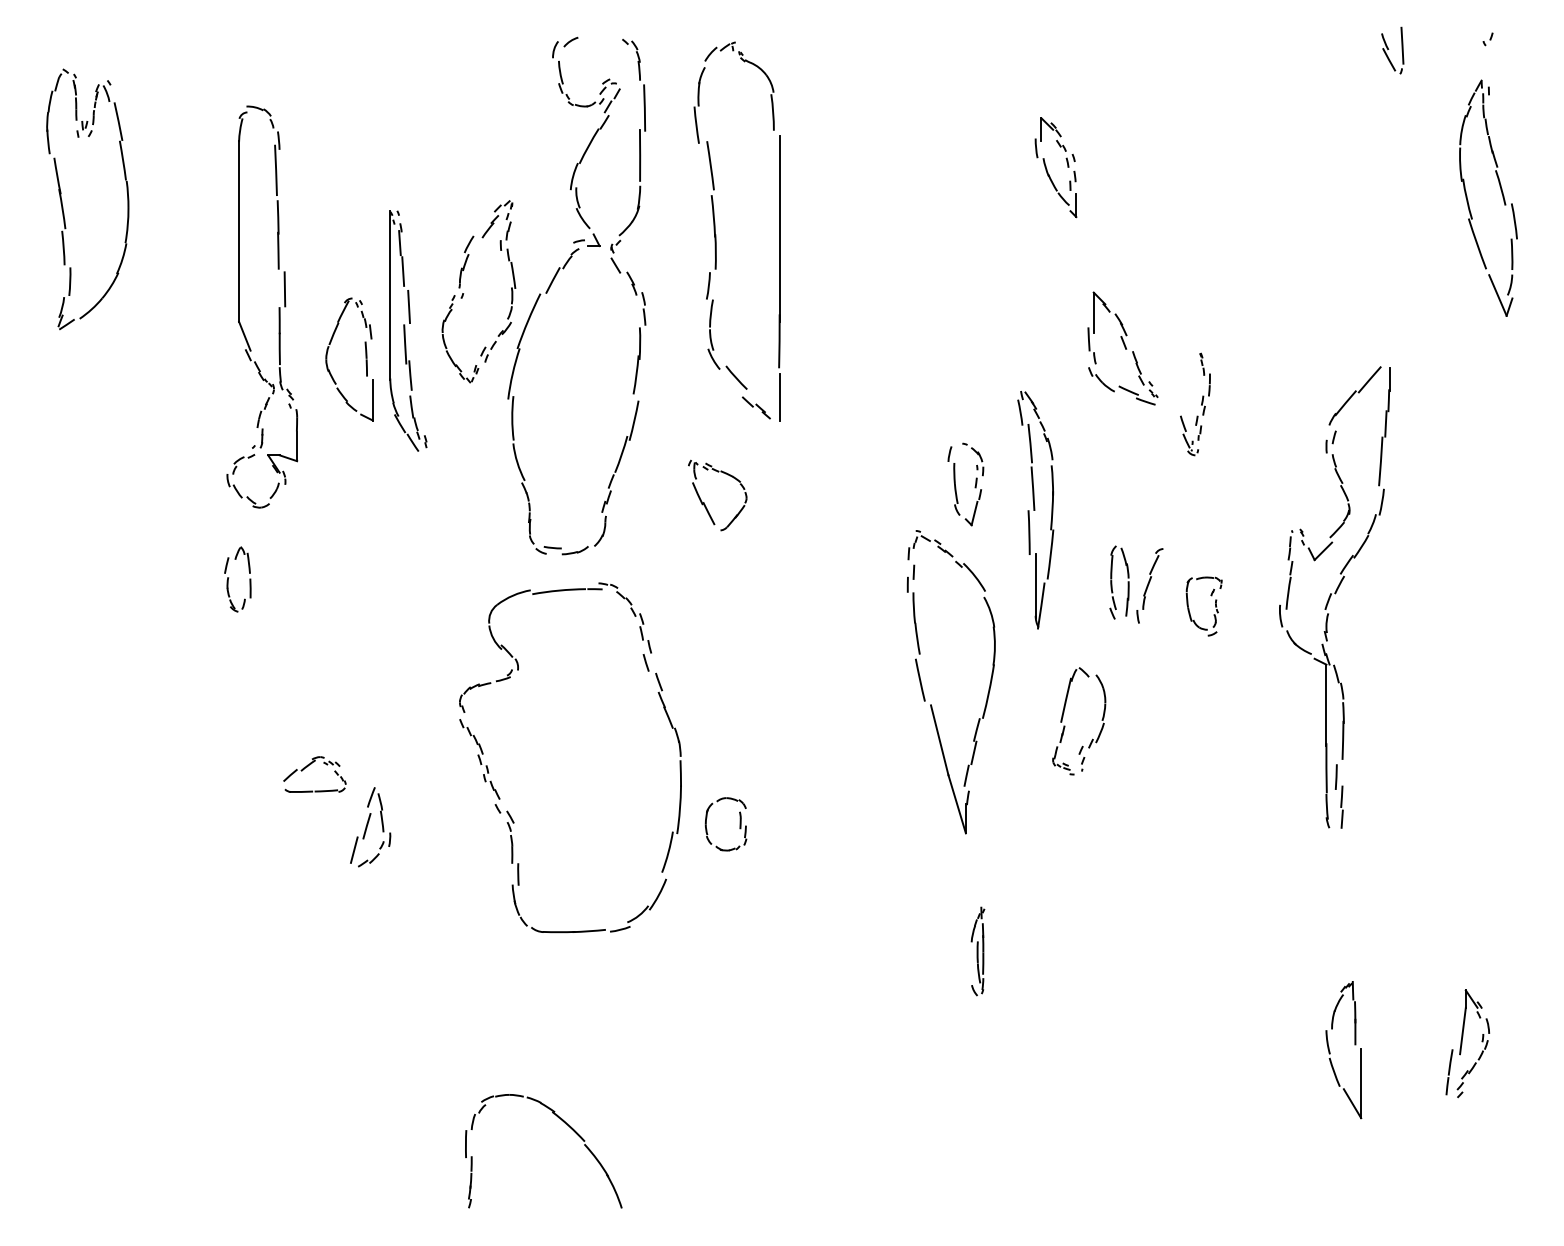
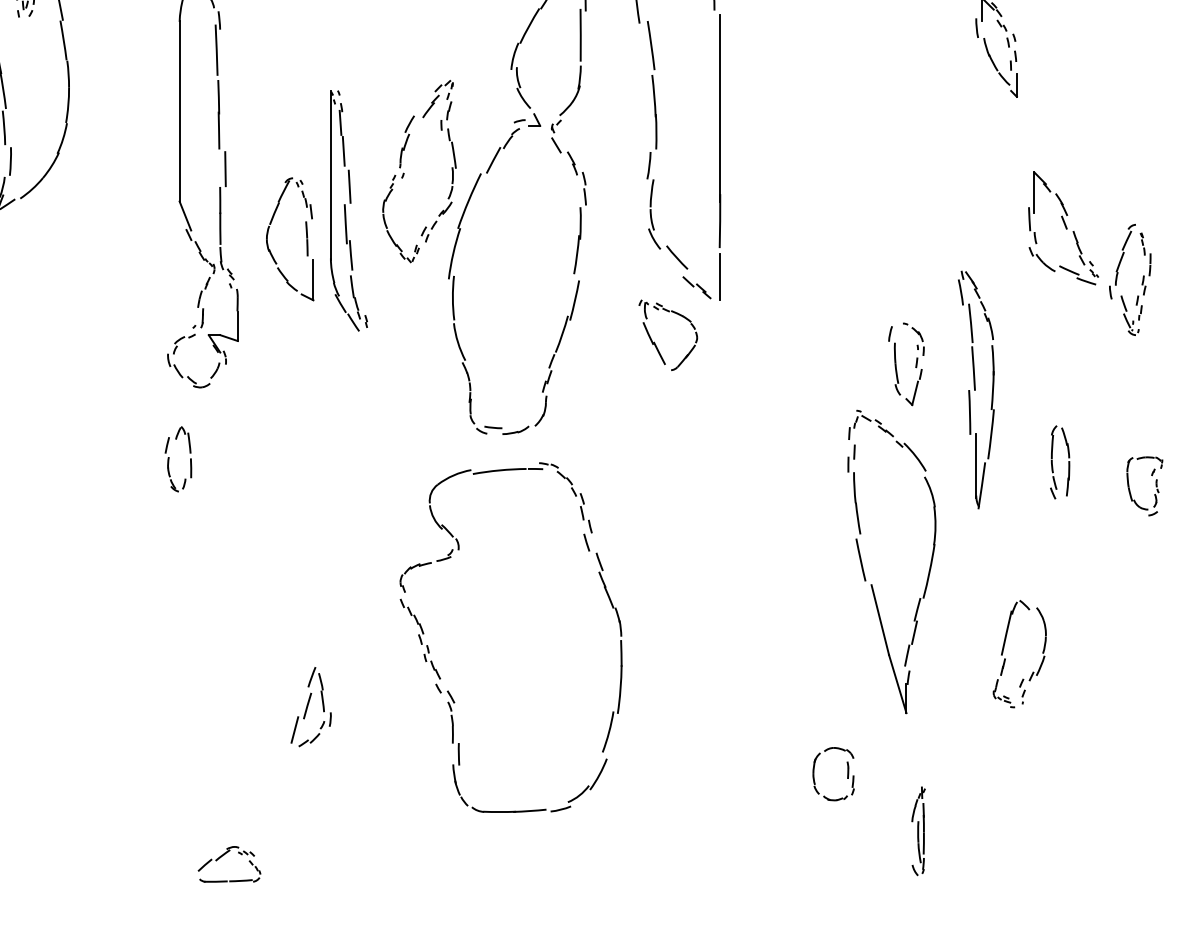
part: (704, 502) -> (655, 342), moved
part: (1149, 585) -> (1122, 261), moved
part: (1065, 725) -> (1006, 658), moved
part: (307, 767) -> (222, 857), moved
part: (739, 824) -> (847, 774), moved

